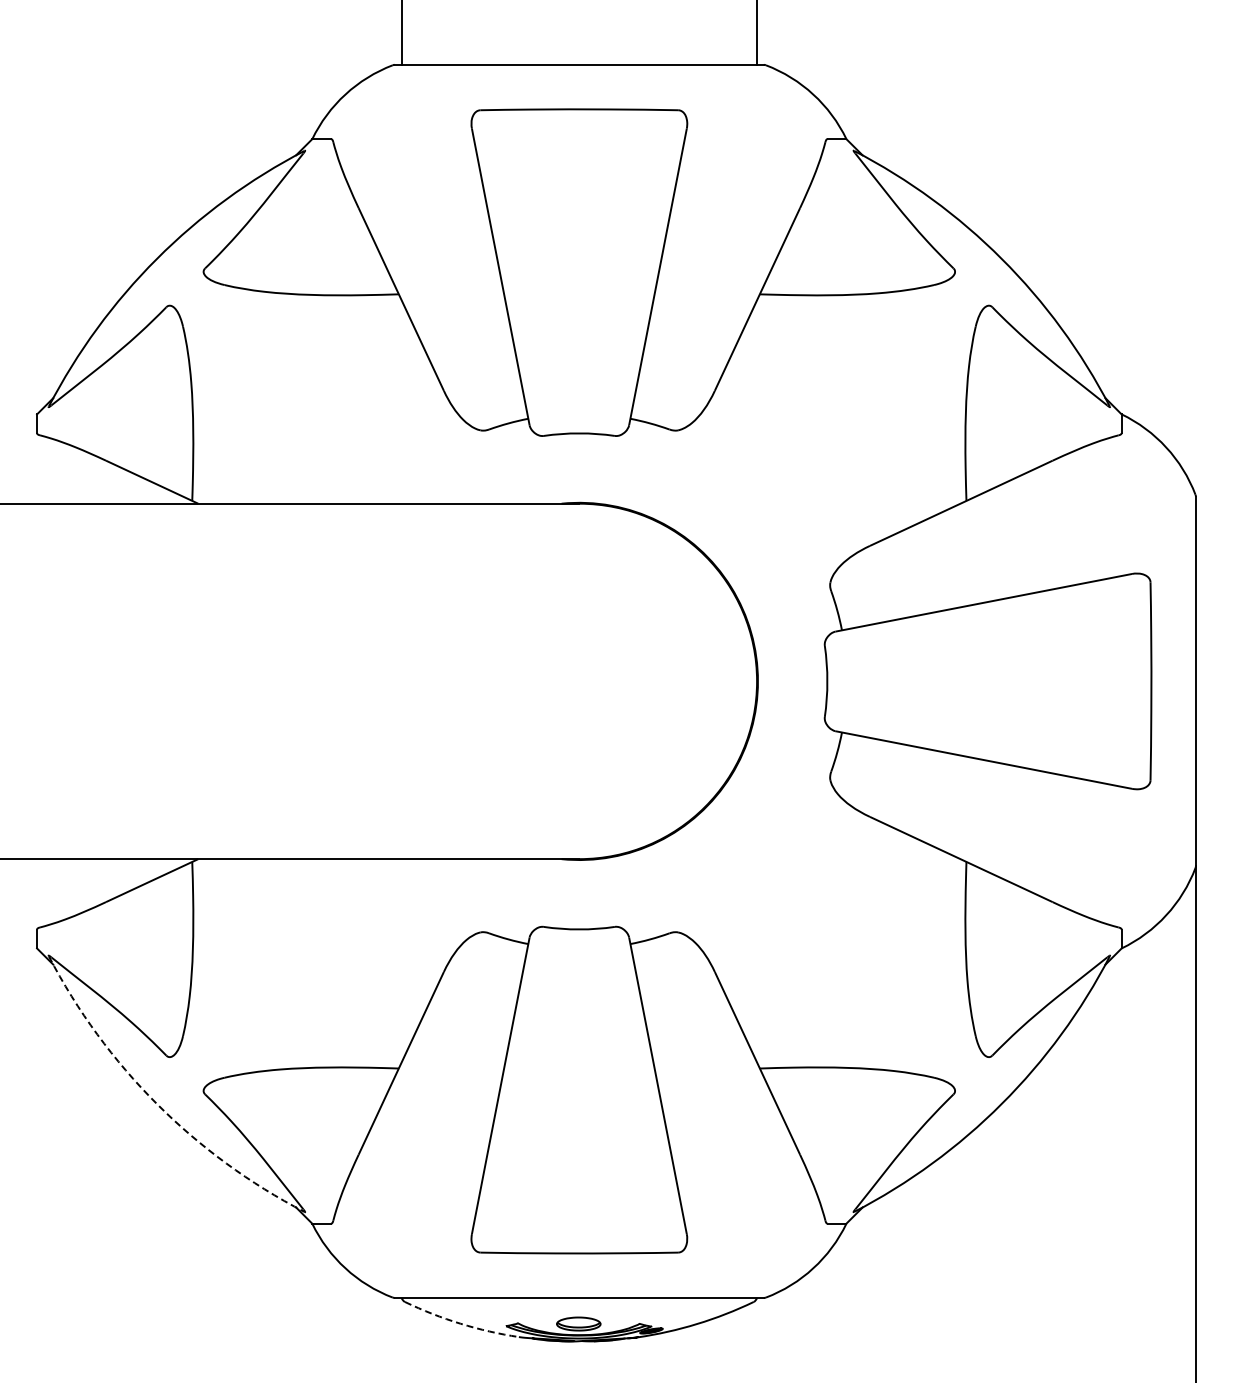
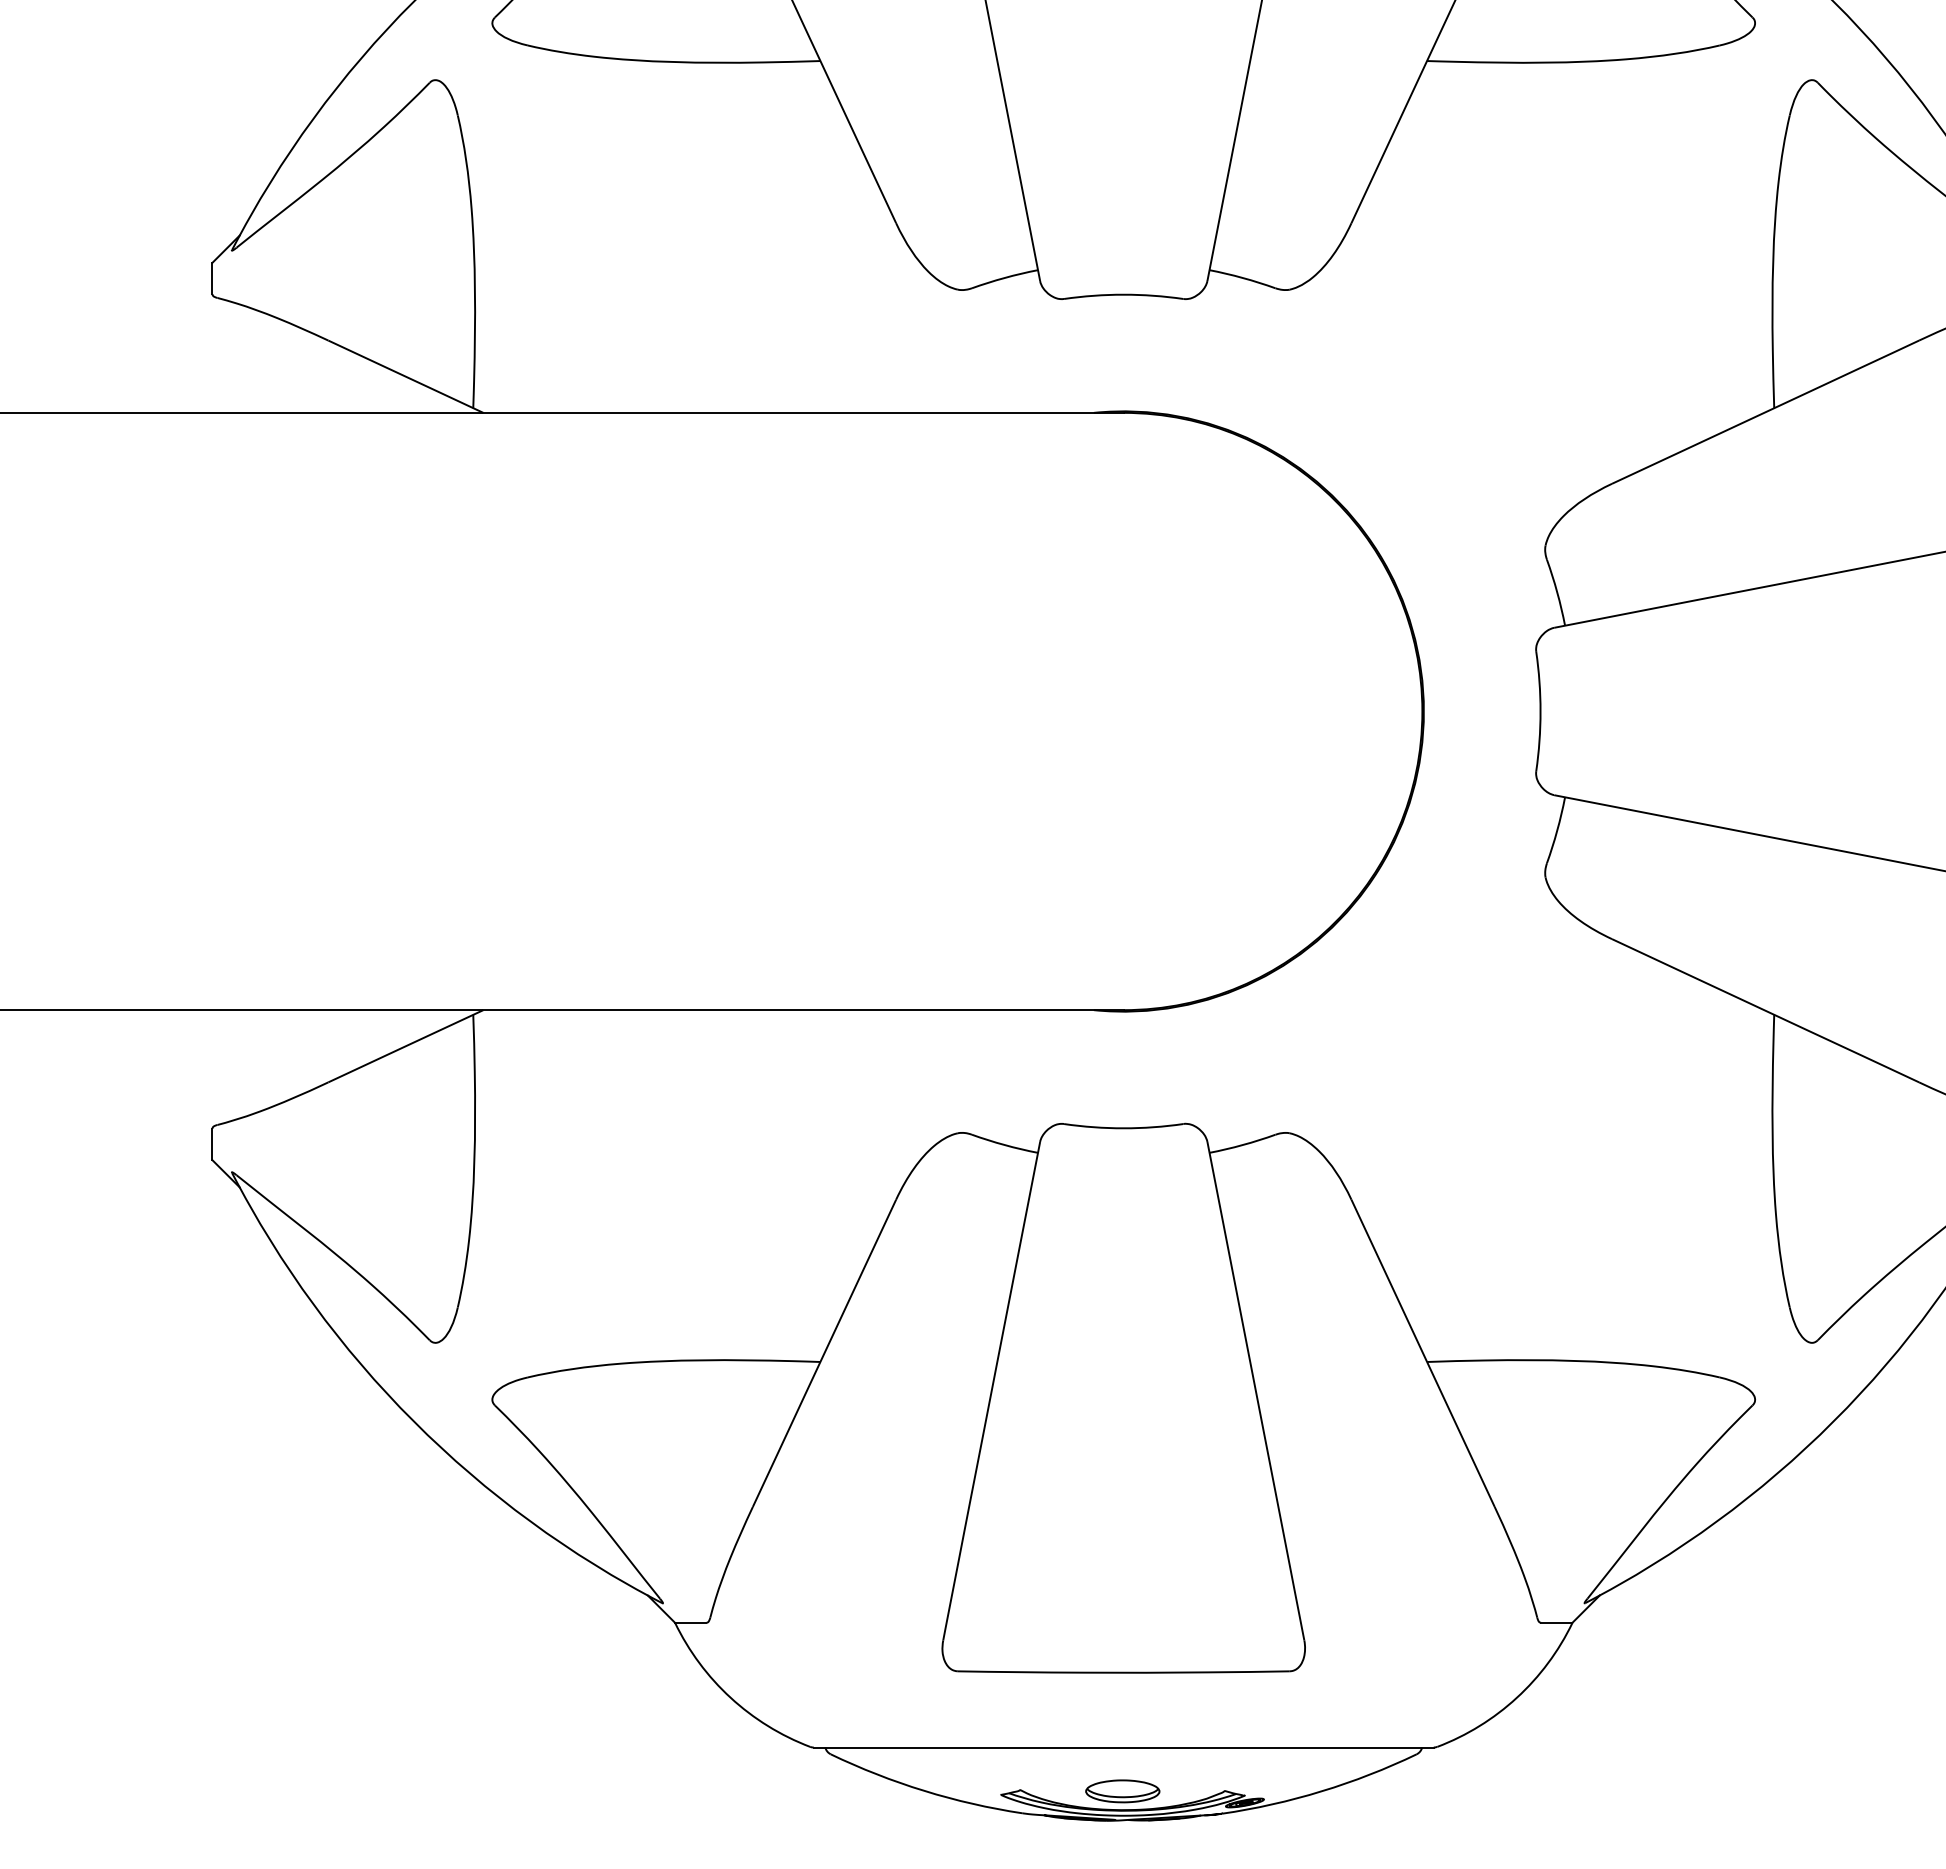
arc: (156, 1103) -> (413, 1420), dashed -> solid
arc: (460, 1323) -> (924, 1790), dashed -> solid

